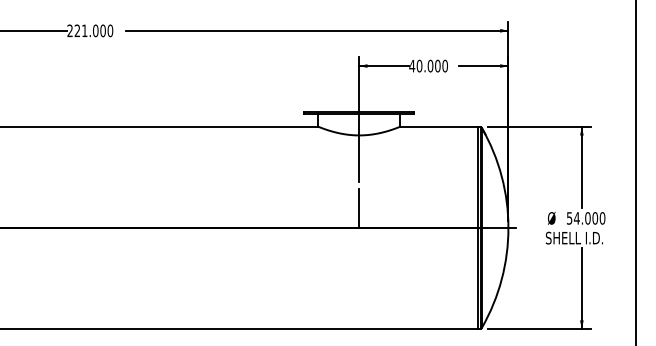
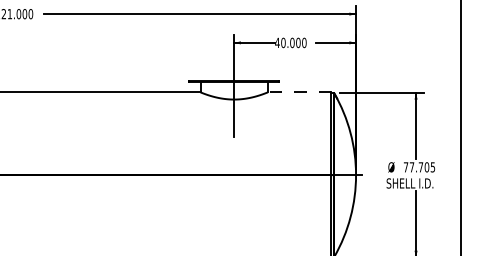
line: (439, 126) -> (299, 92), solid -> dashed
line: (359, 208) -> (234, 159), removed
text: (585, 218) -> (419, 167), 54.000 -> 77.705

